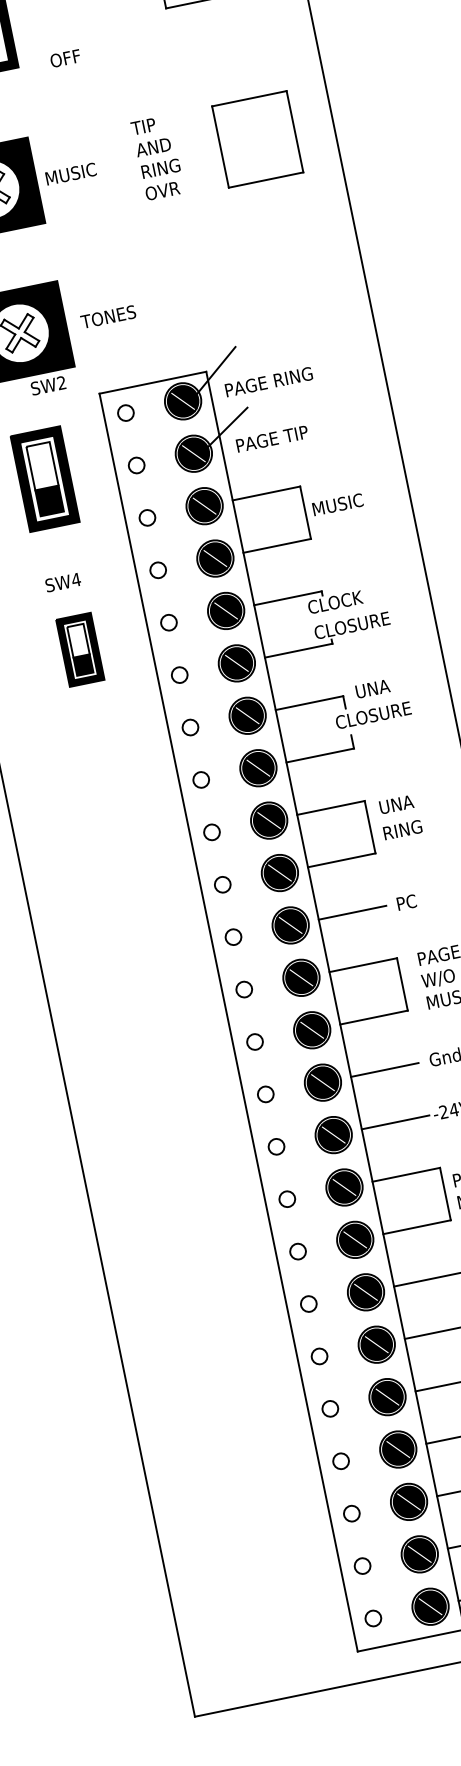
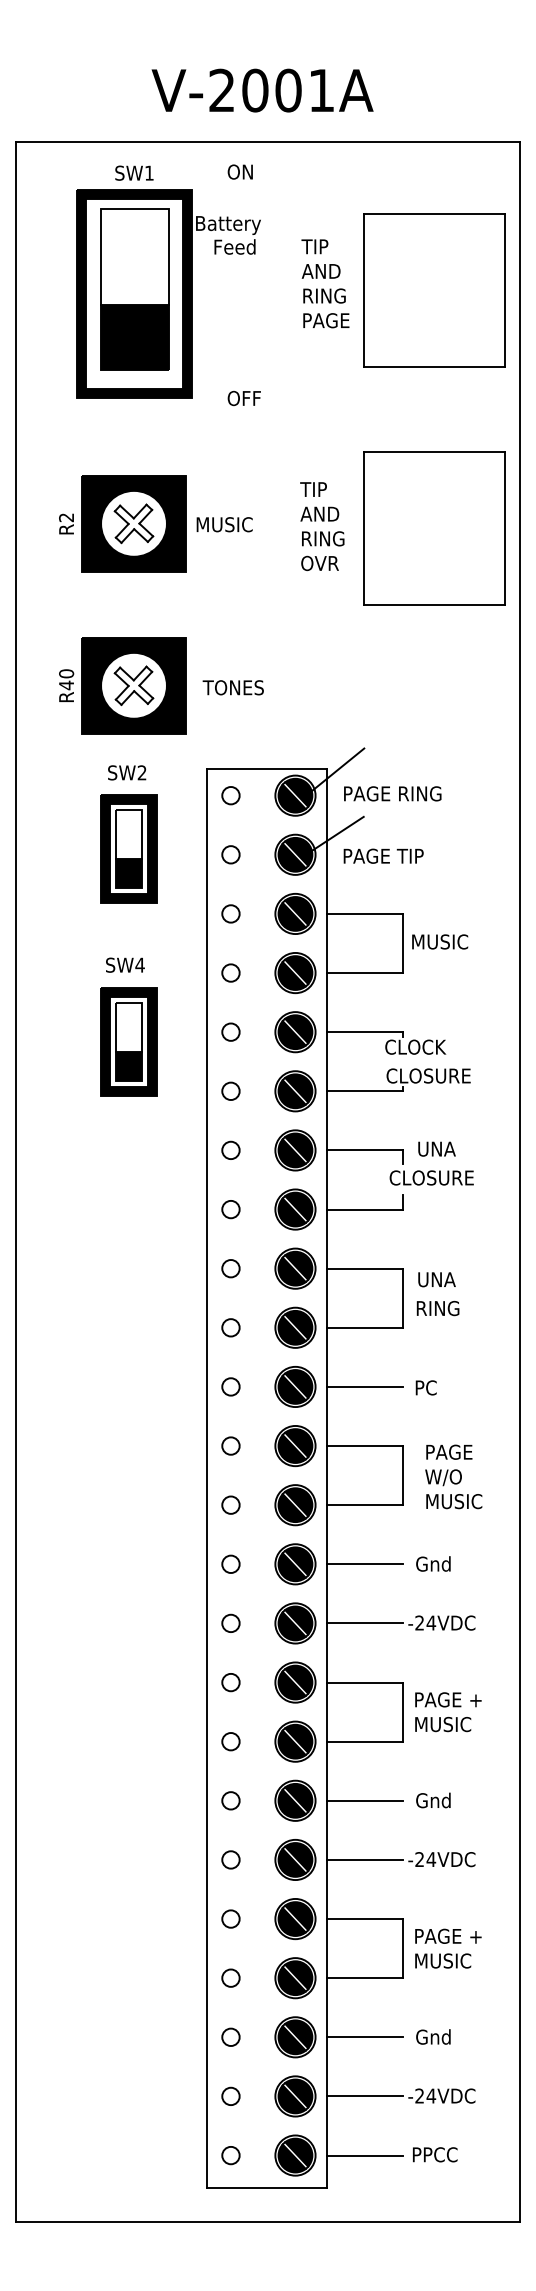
part: (257, 139) -> (434, 528), size x1.67
text: (48, 385) -> (127, 772), moved
part: (79, 649) -> (128, 1041), size x1.43

